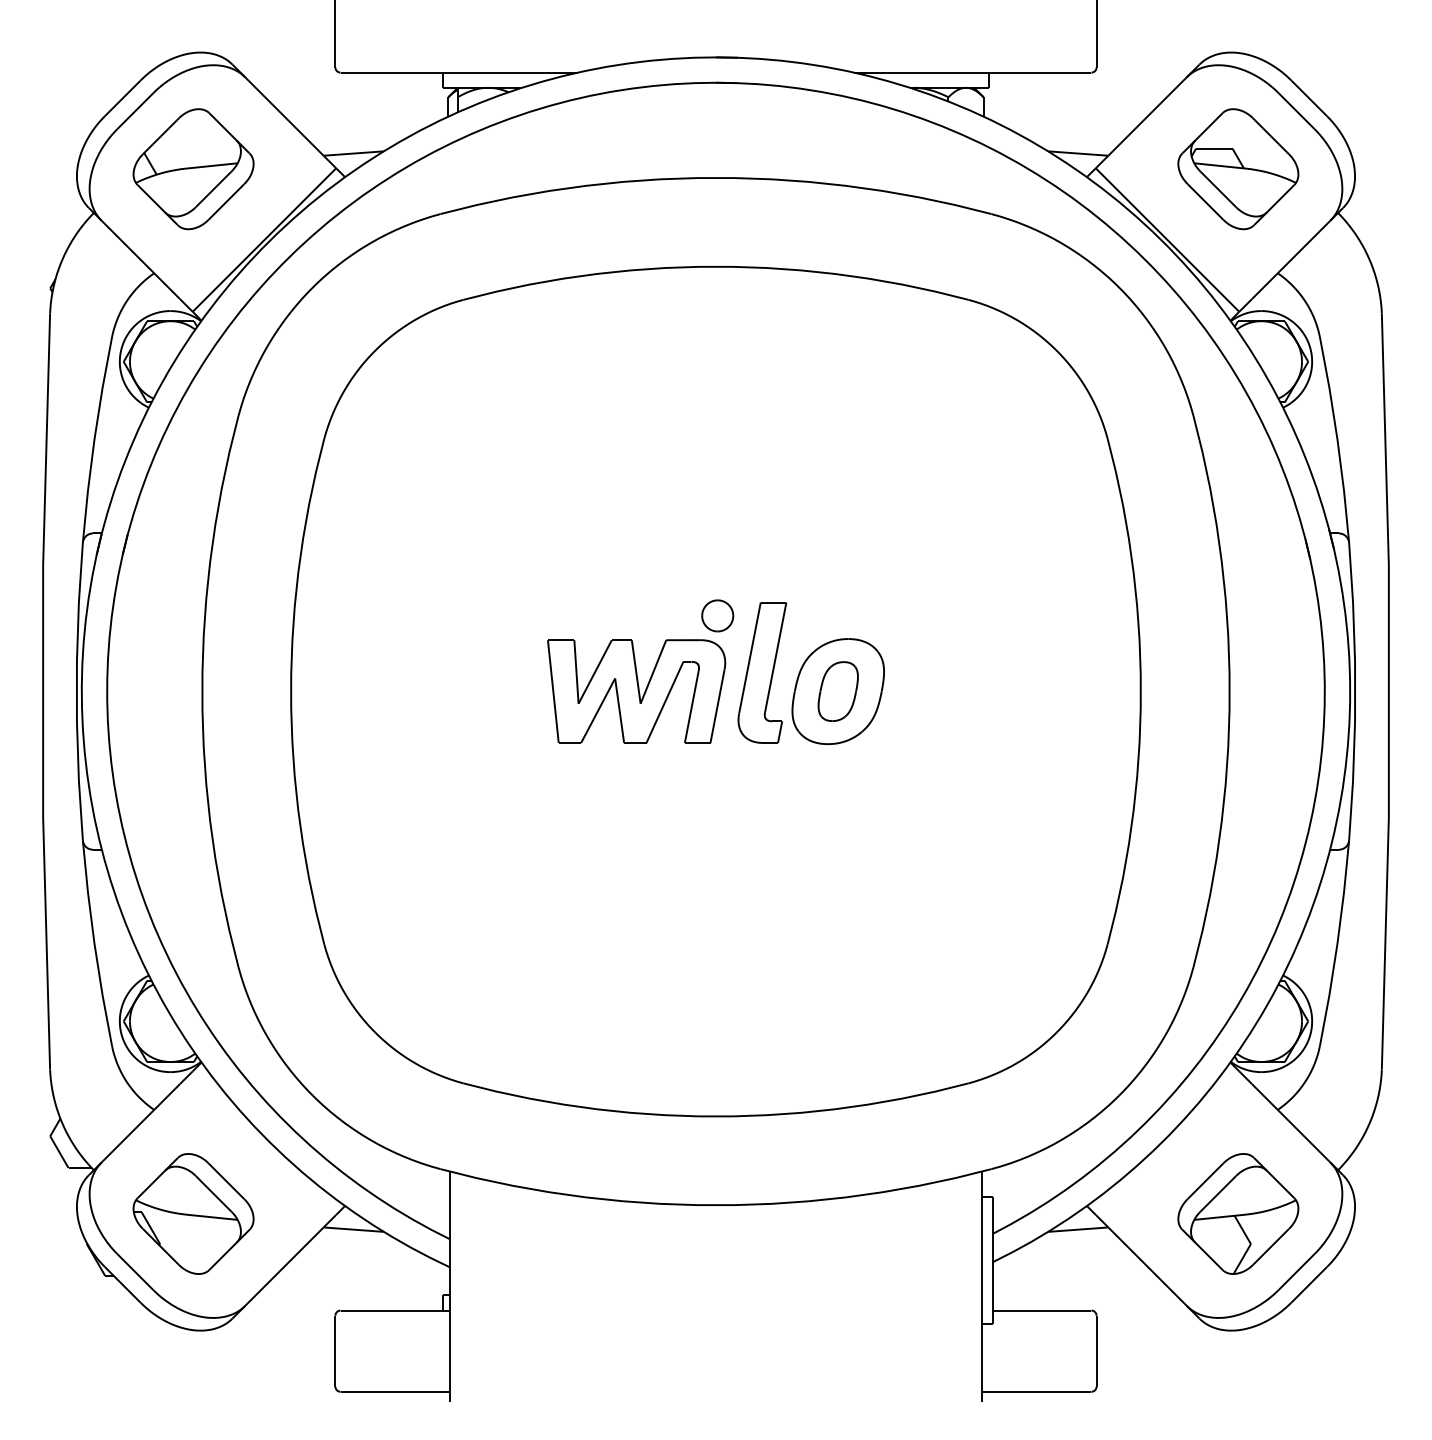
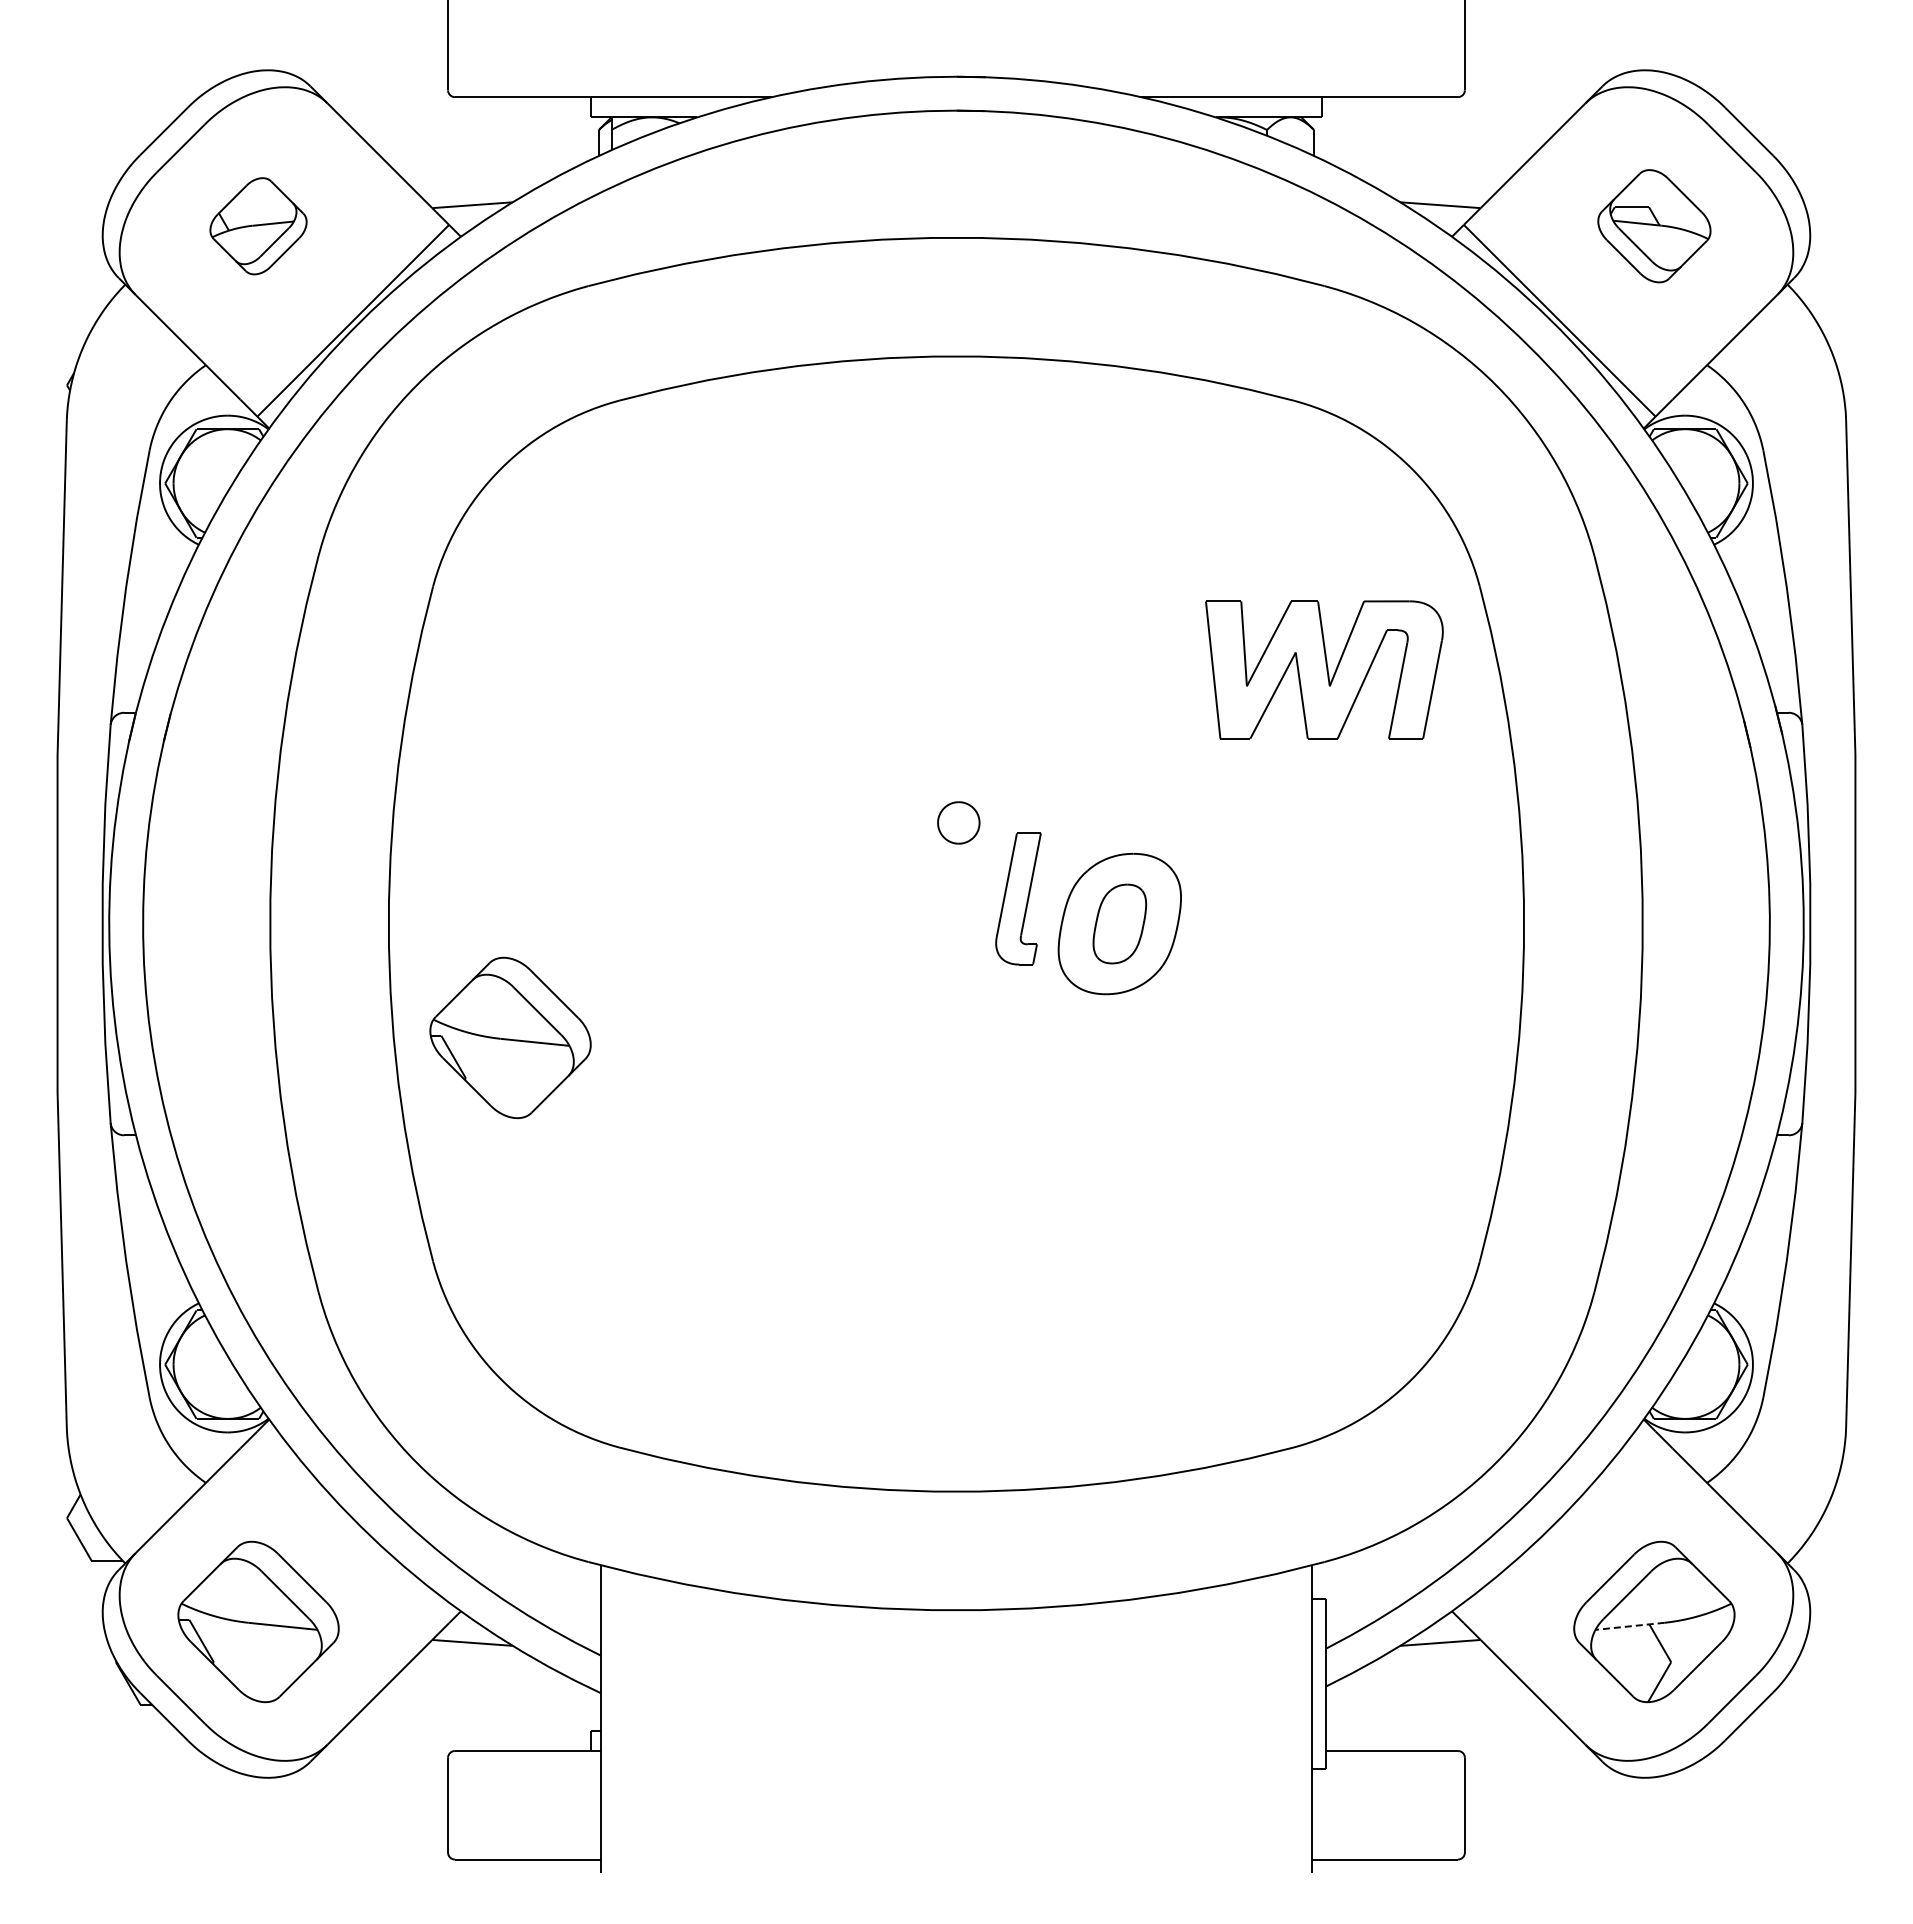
part: (193, 169) -> (258, 226), size x0.6
part: (1238, 169) -> (1654, 226), size x0.7
part: (762, 672) -> (1018, 898), size x0.7
part: (636, 691) -> (1324, 669), moved
part: (382, 776) -> (510, 1037), added
line: (1220, 1217) -> (1630, 1626), solid -> dashed

